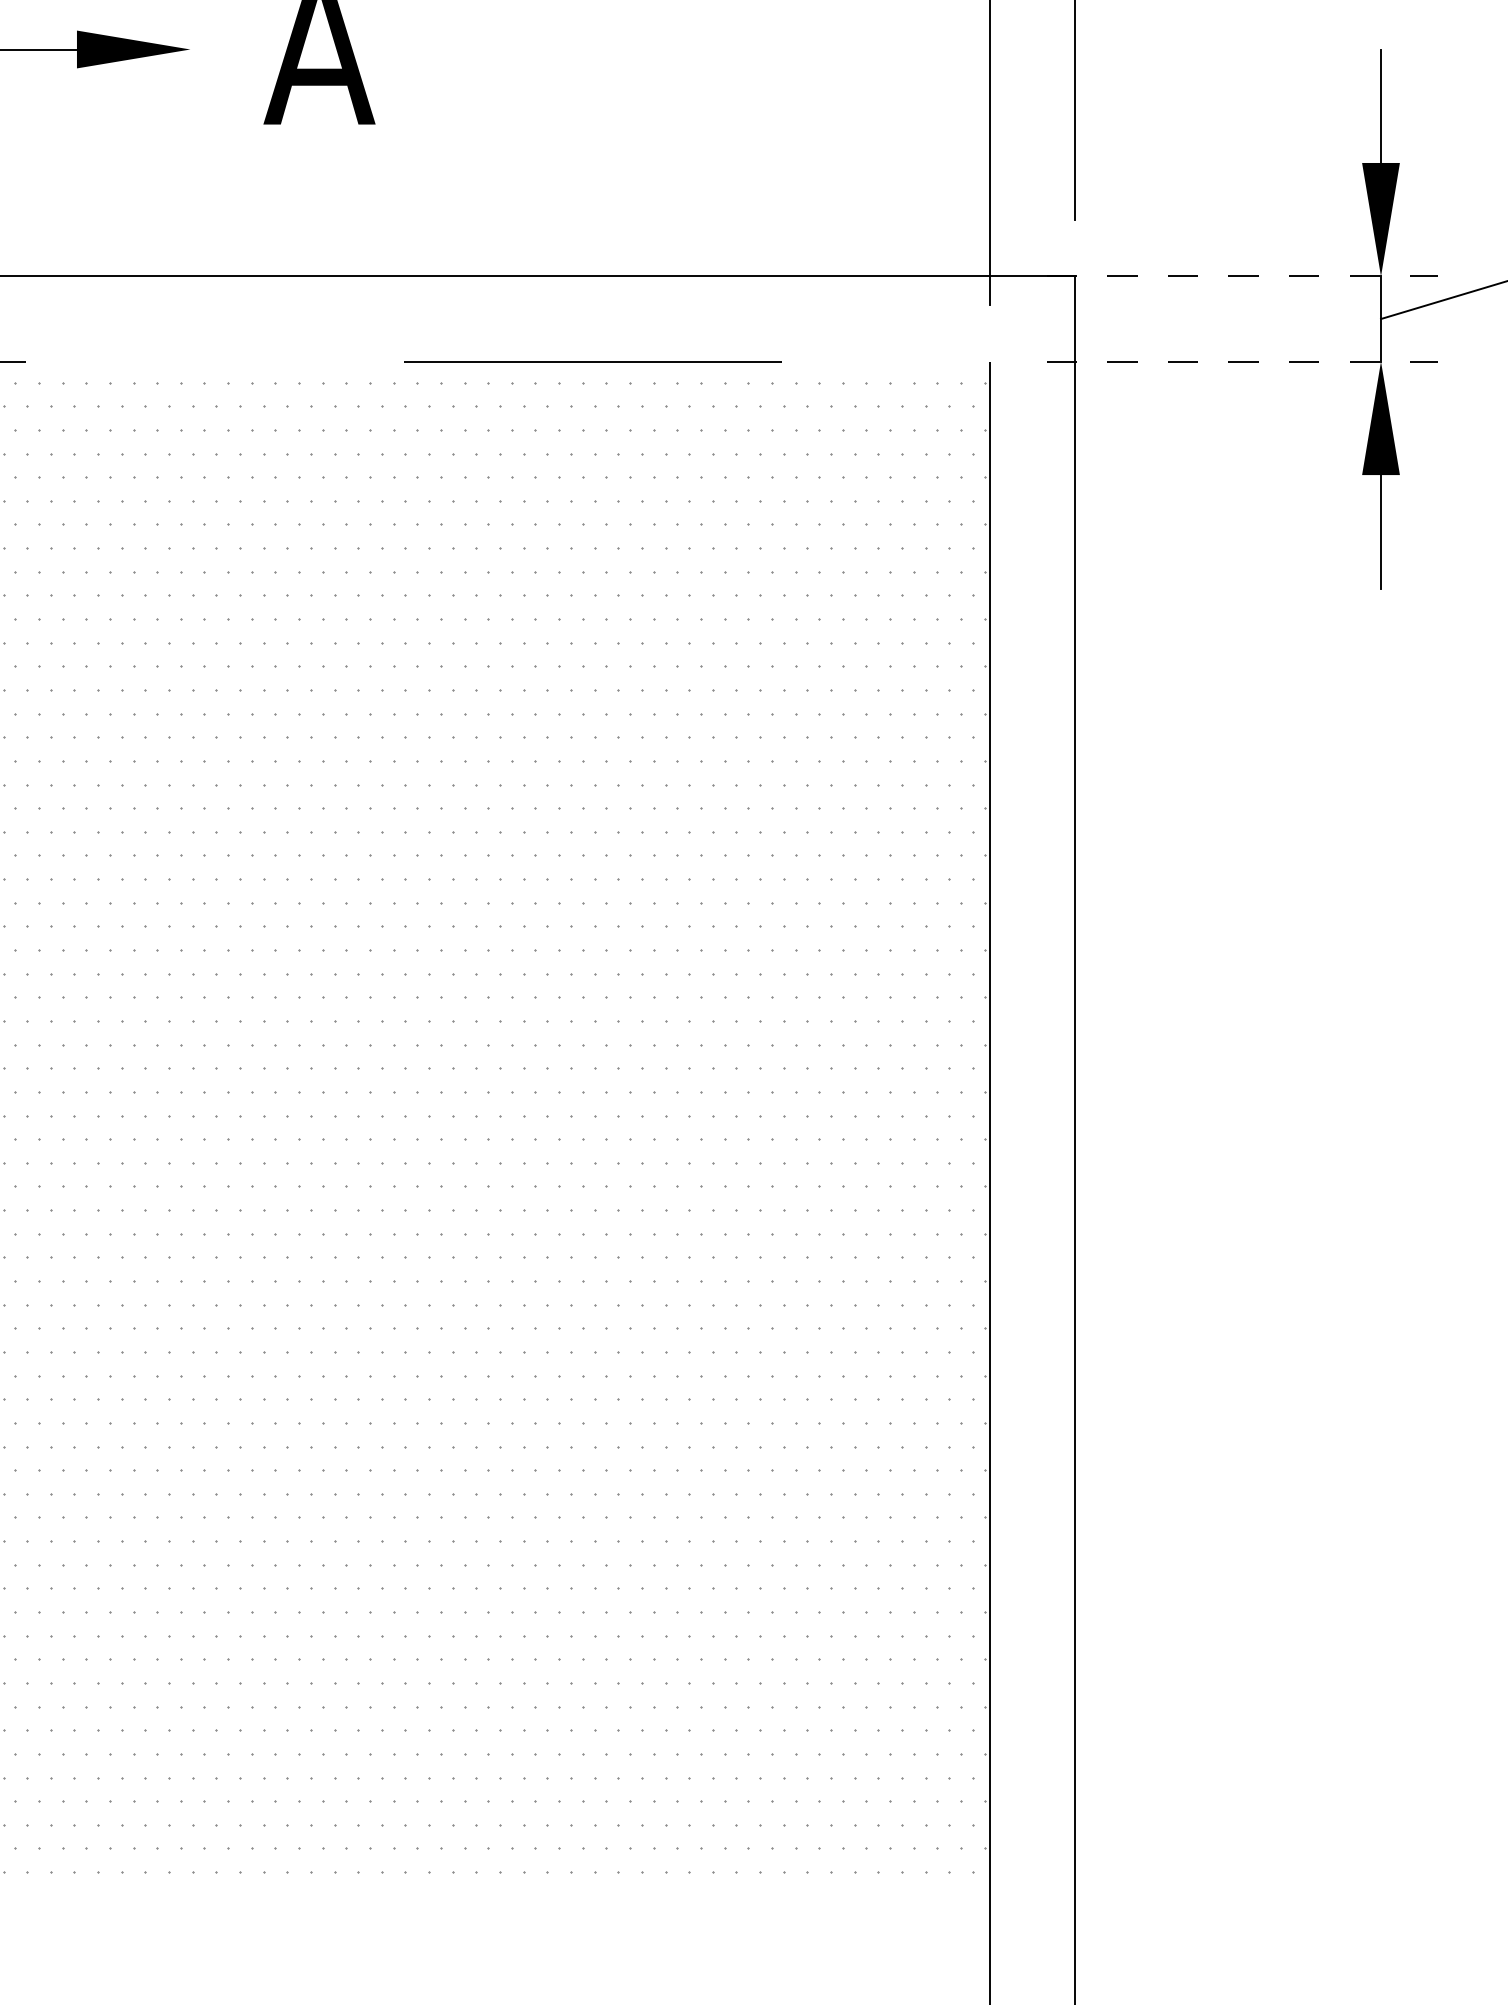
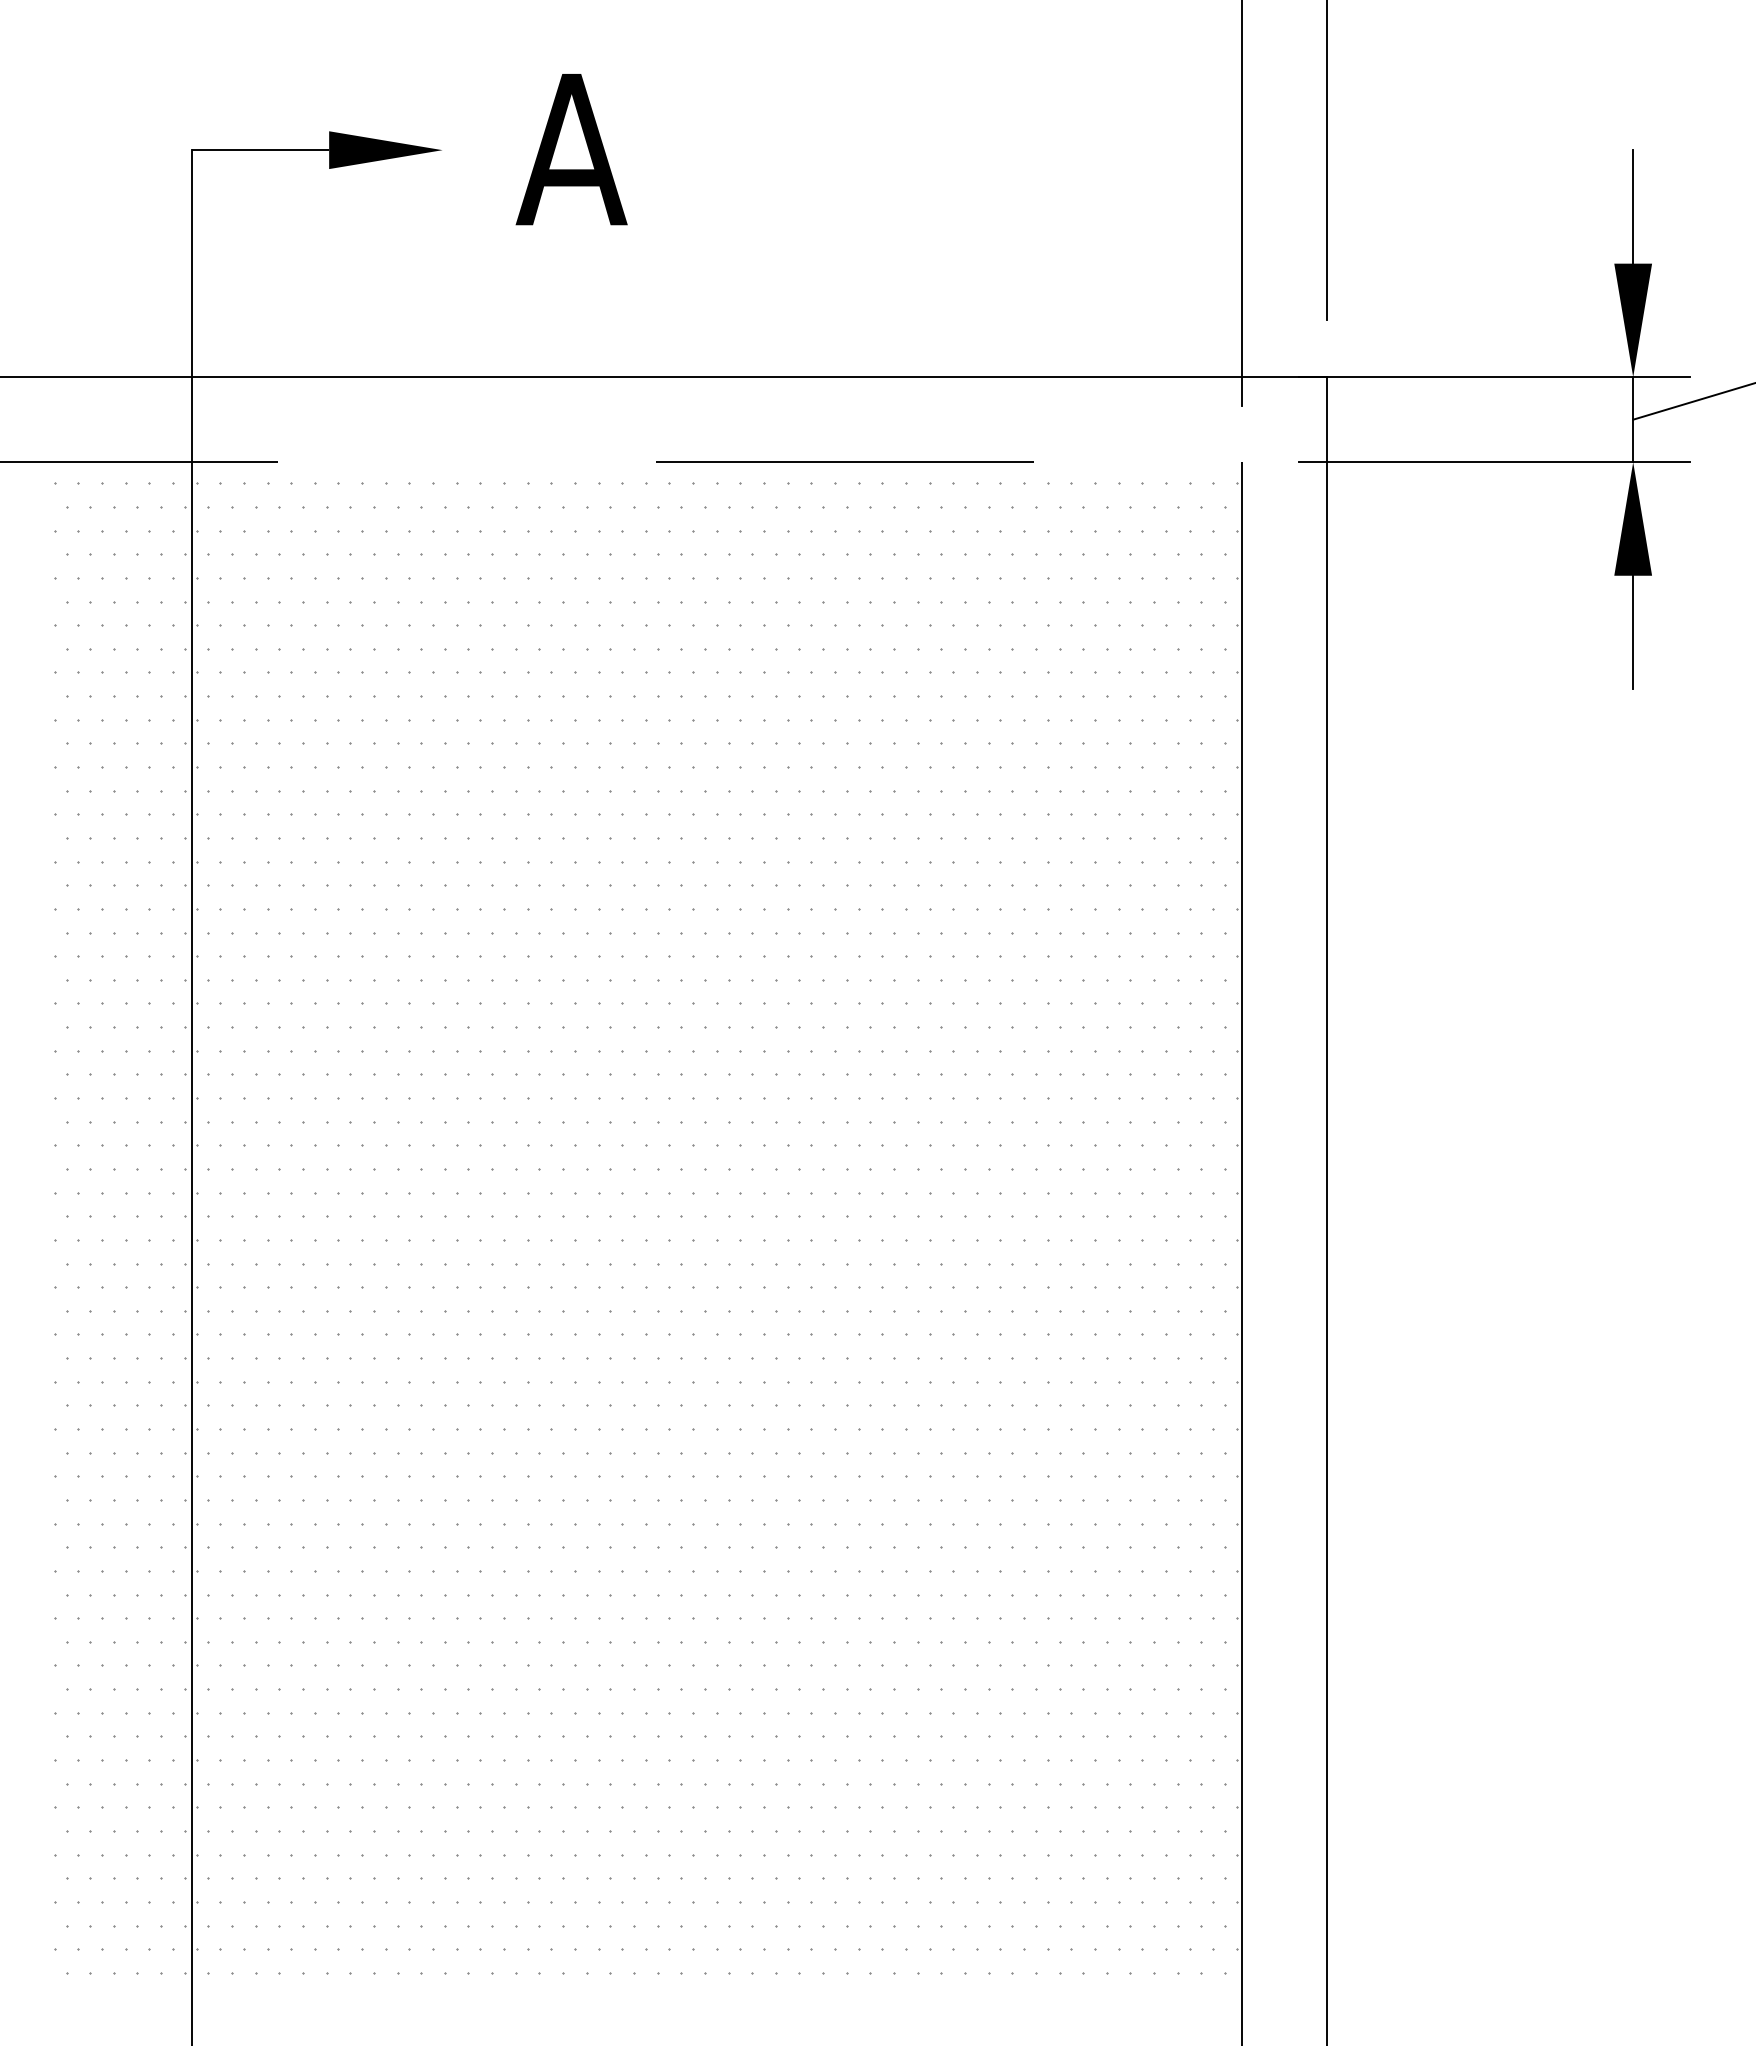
line: (1243, 276) -> (1495, 377), dashed -> solid
line: (1243, 361) -> (1495, 462), dashed -> solid

